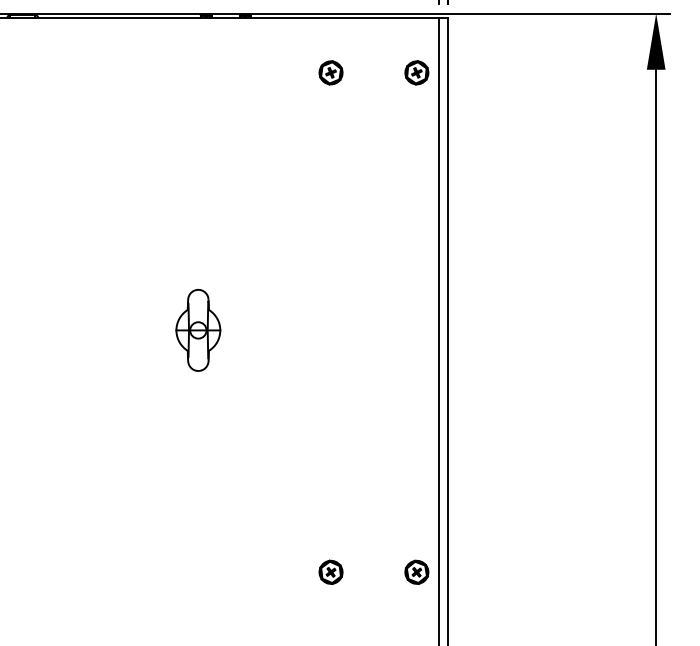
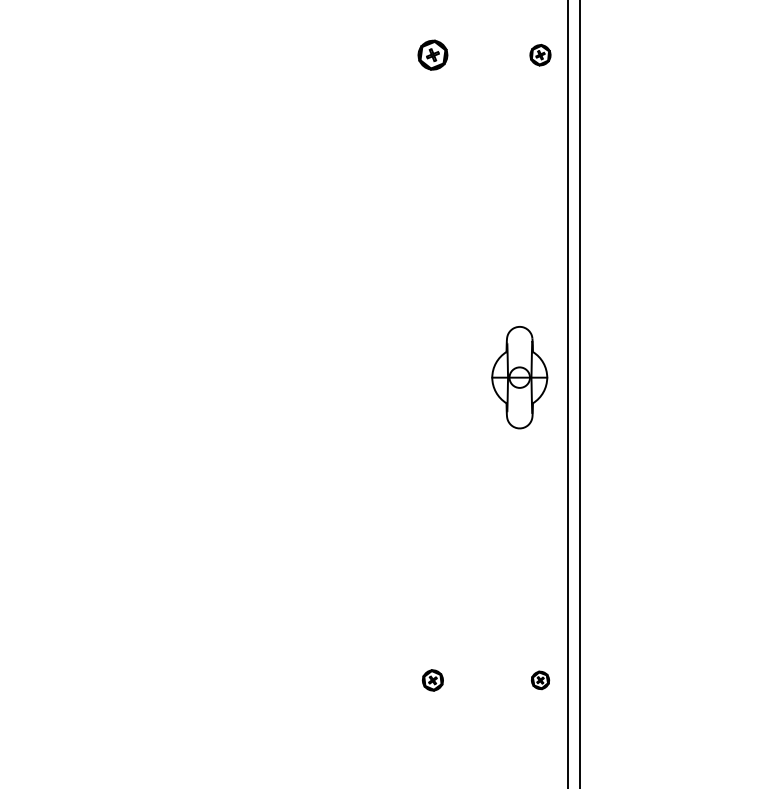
part: (416, 72) -> (539, 54), size x0.7
part: (198, 330) -> (519, 377), moved
part: (330, 571) -> (432, 679), size x0.7
part: (416, 571) -> (539, 679), size x0.6

